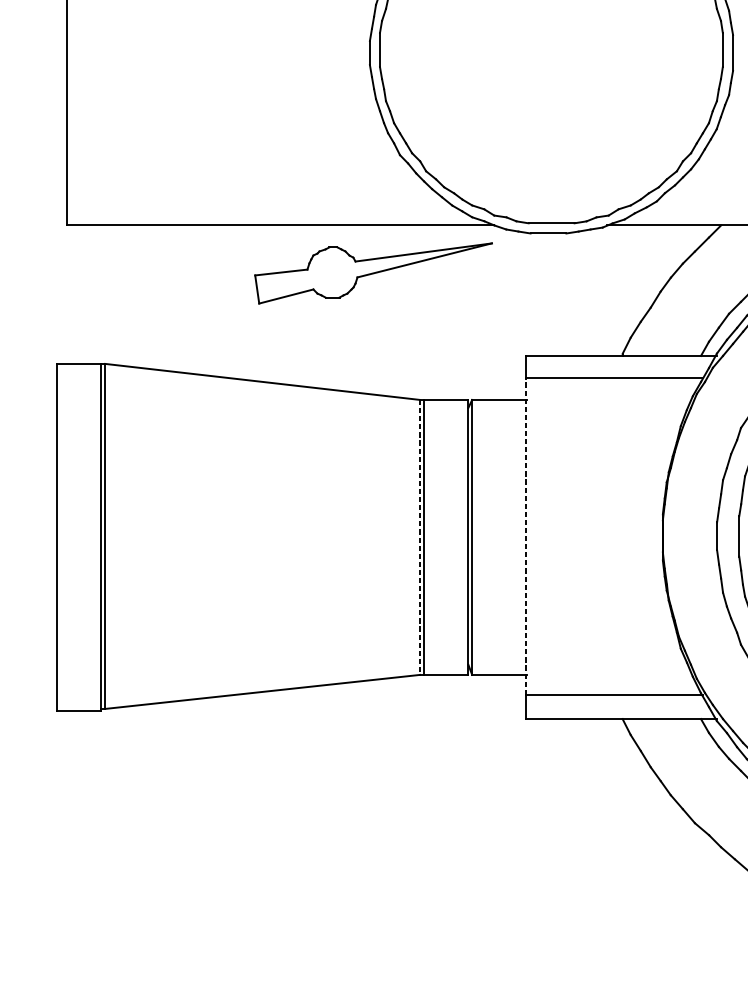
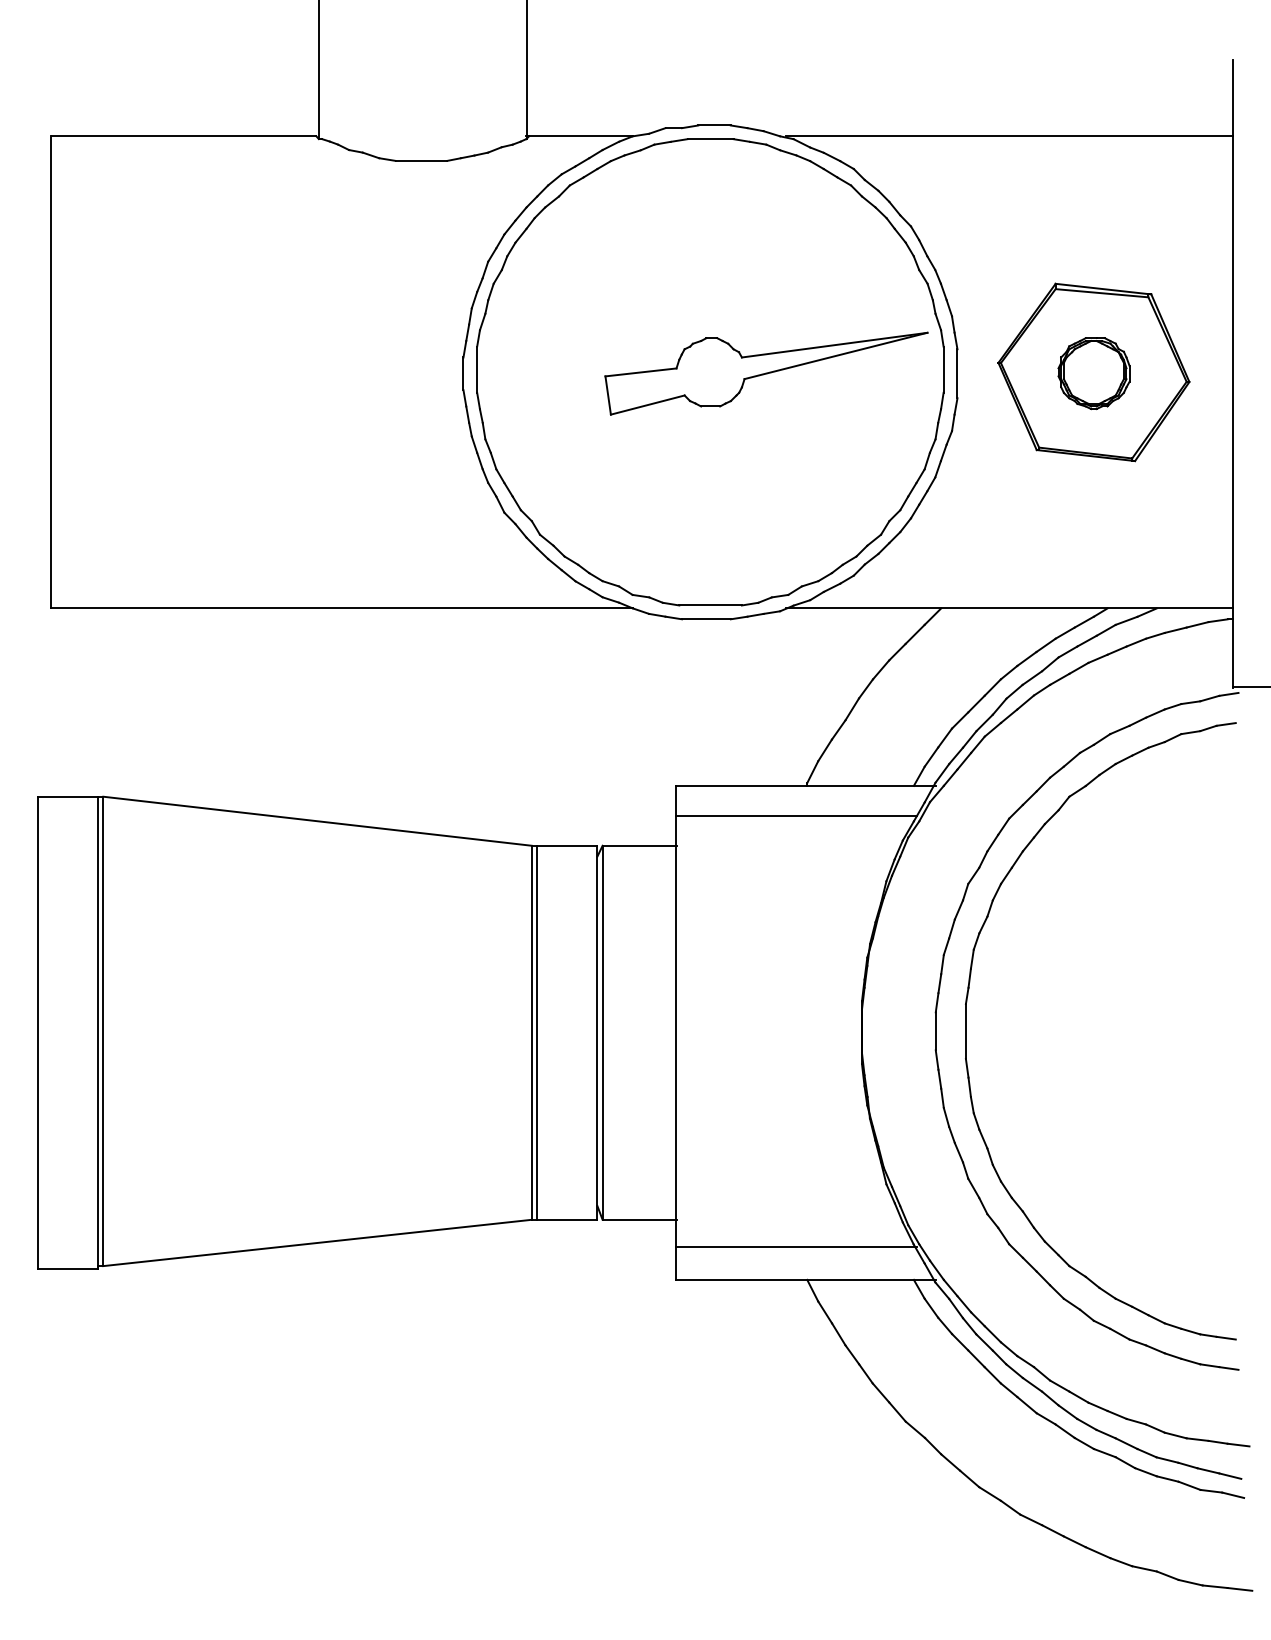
part: (373, 273) -> (766, 373), moved
line: (526, 536) -> (676, 1031), dashed -> solid
line: (419, 537) -> (531, 1032), dashed -> solid

